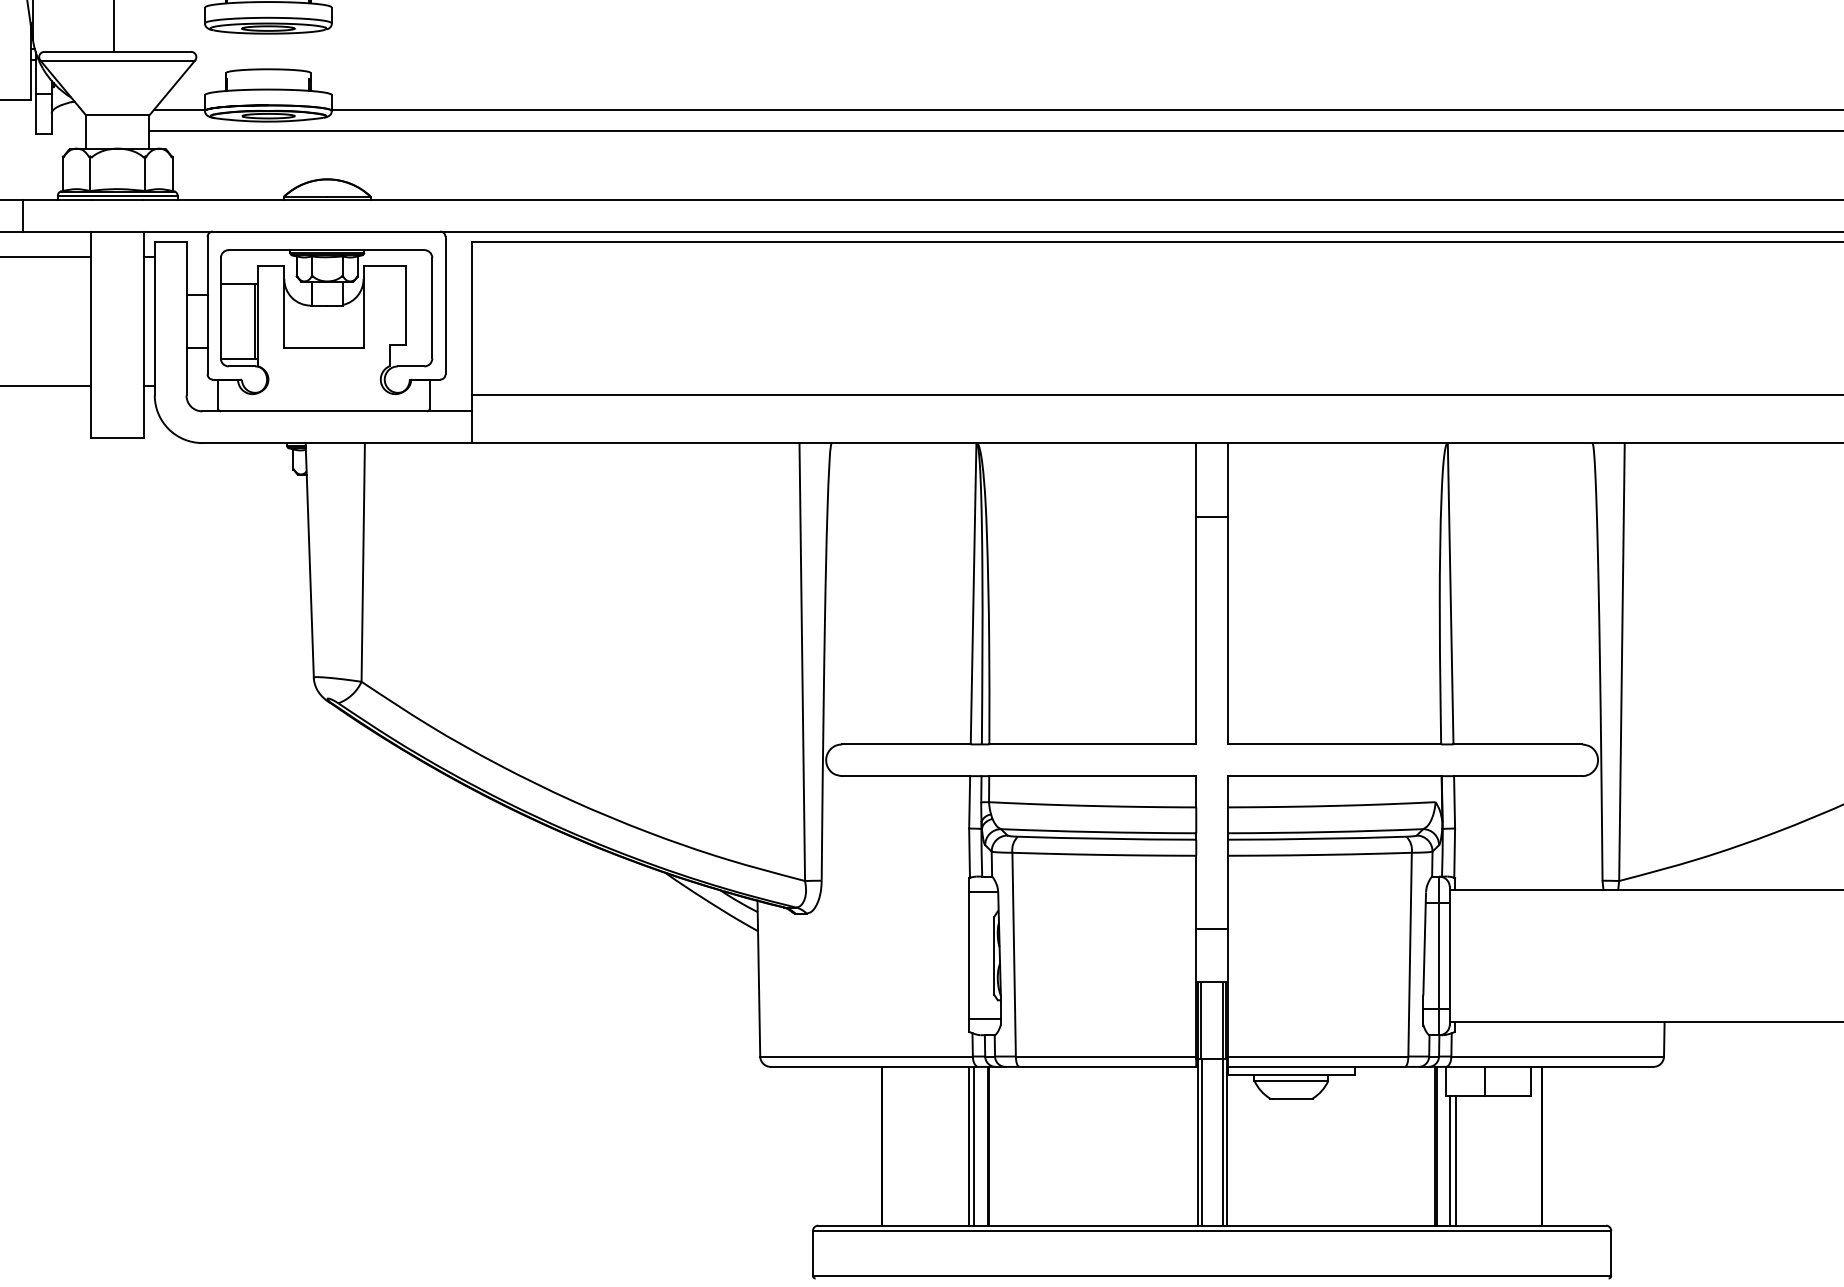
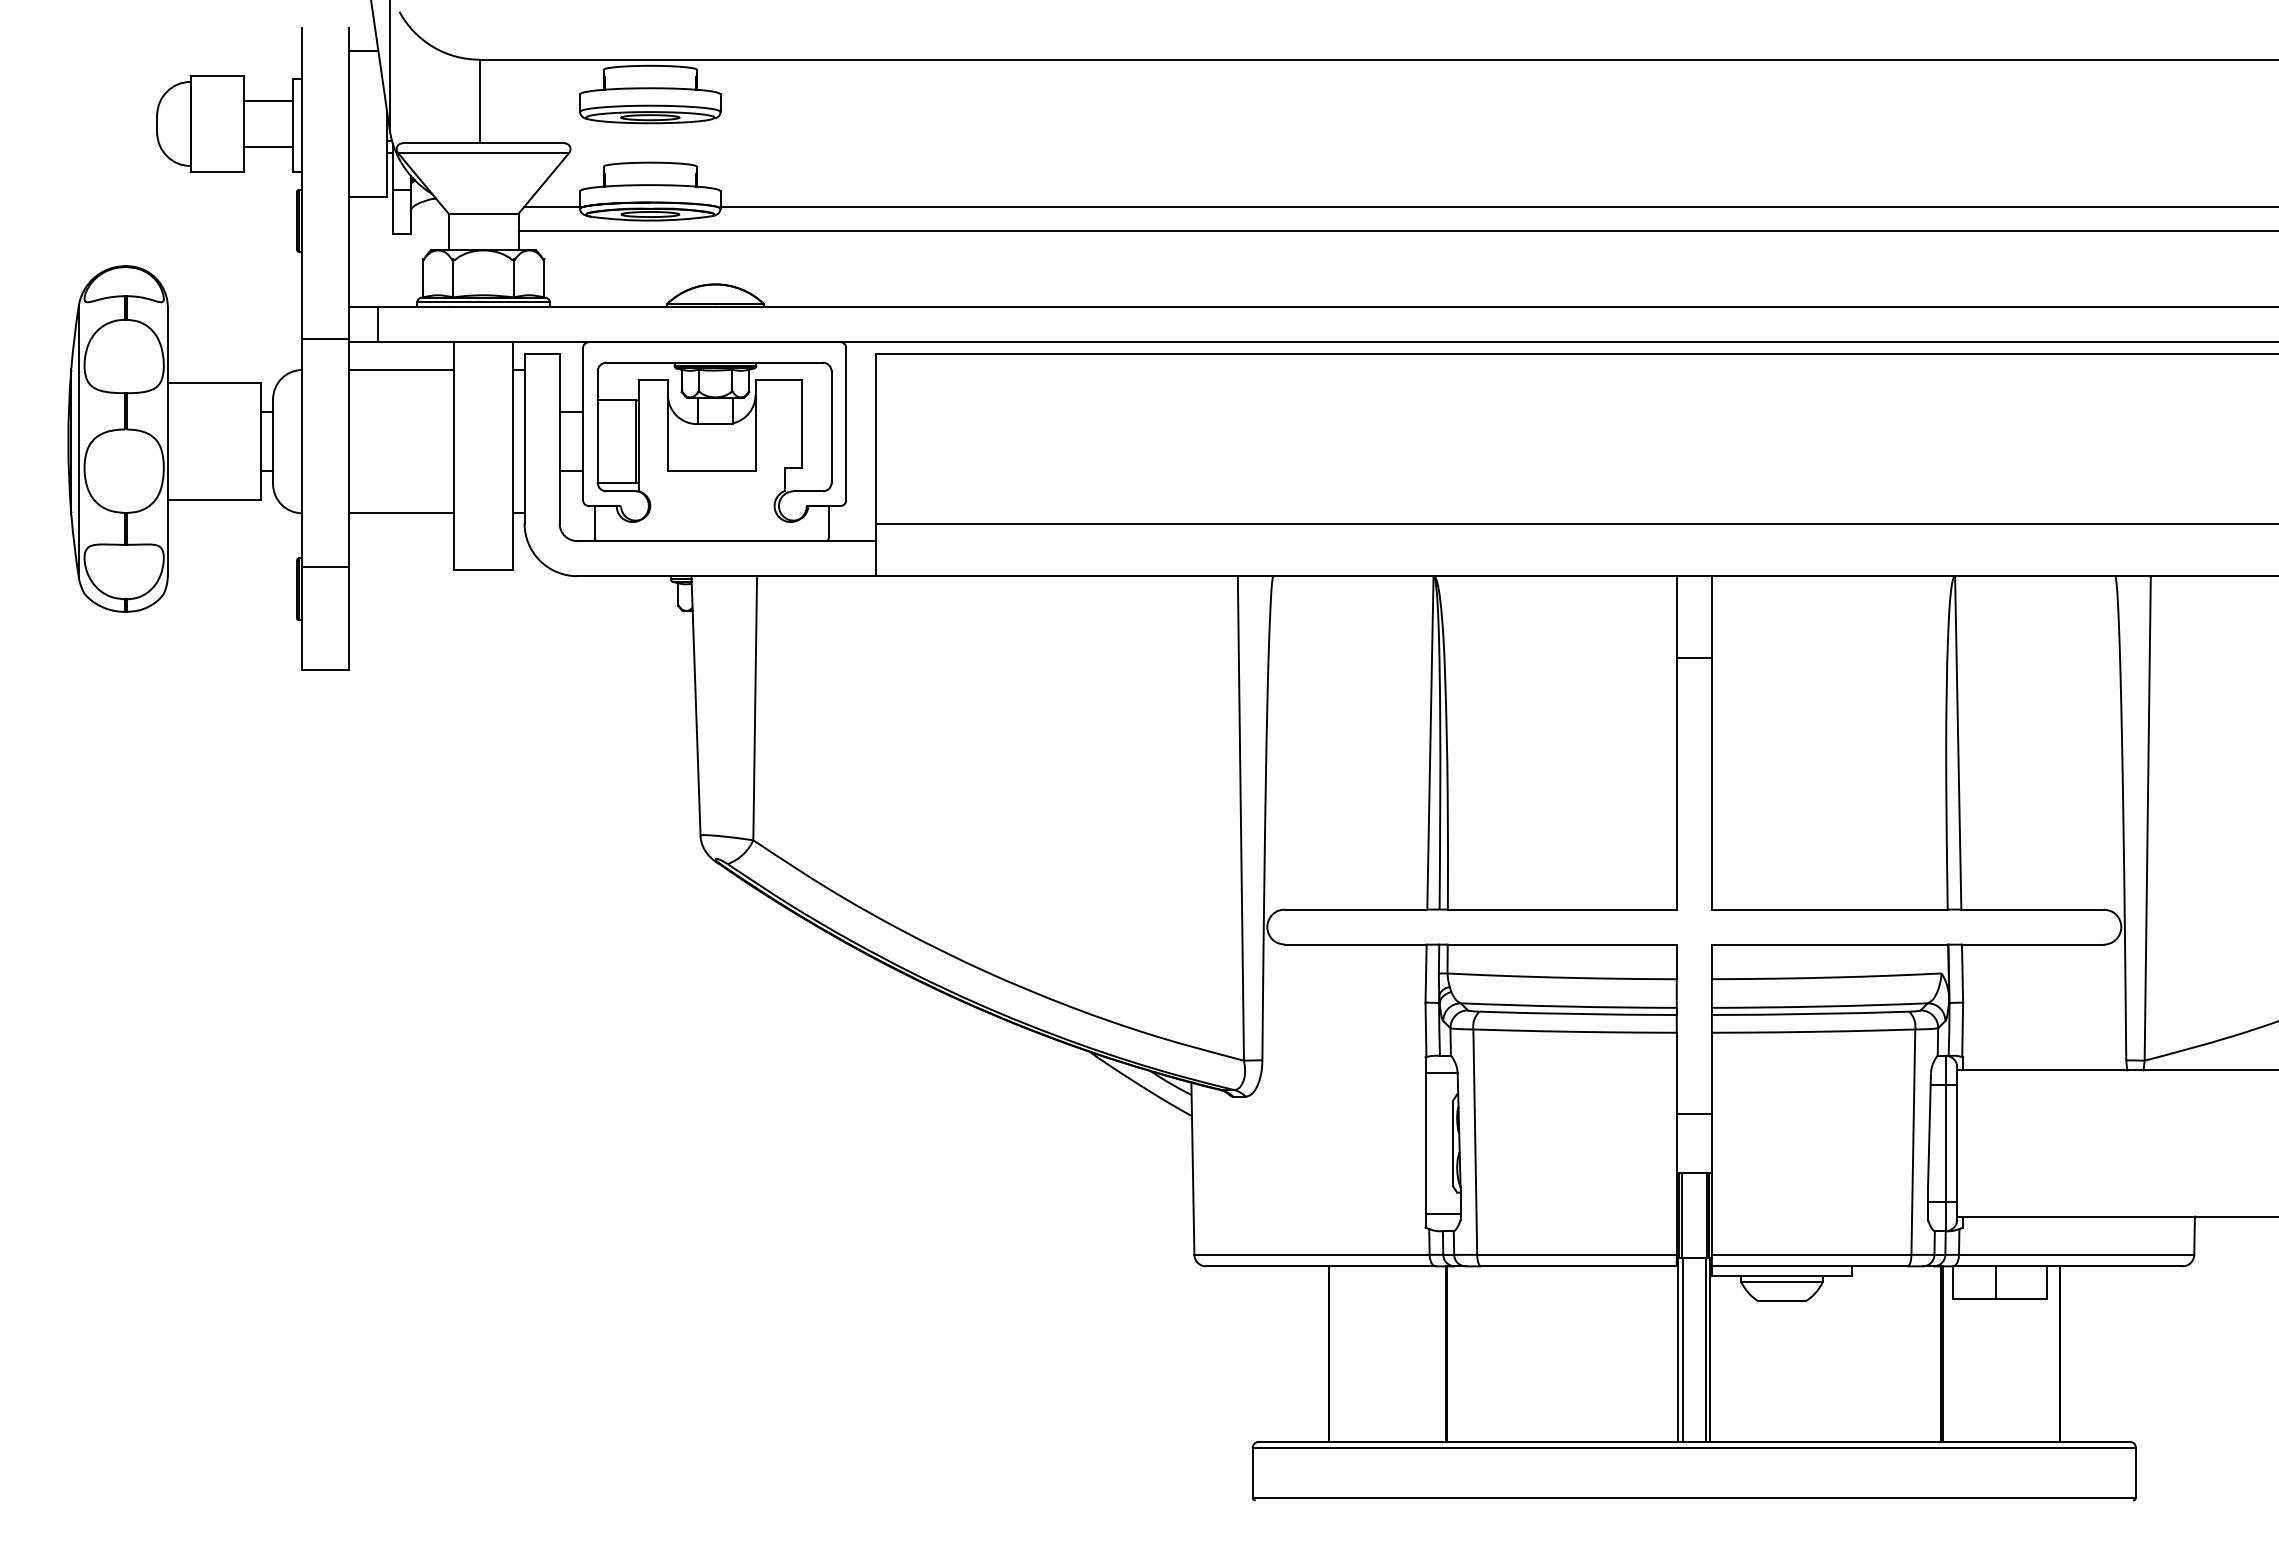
line: (968, 1145) -> (1424, 1353), removed
line: (973, 1145) -> (1430, 1353), removed
line: (1450, 1160) -> (1957, 1369), removed
line: (1455, 1160) -> (1963, 1369), removed

